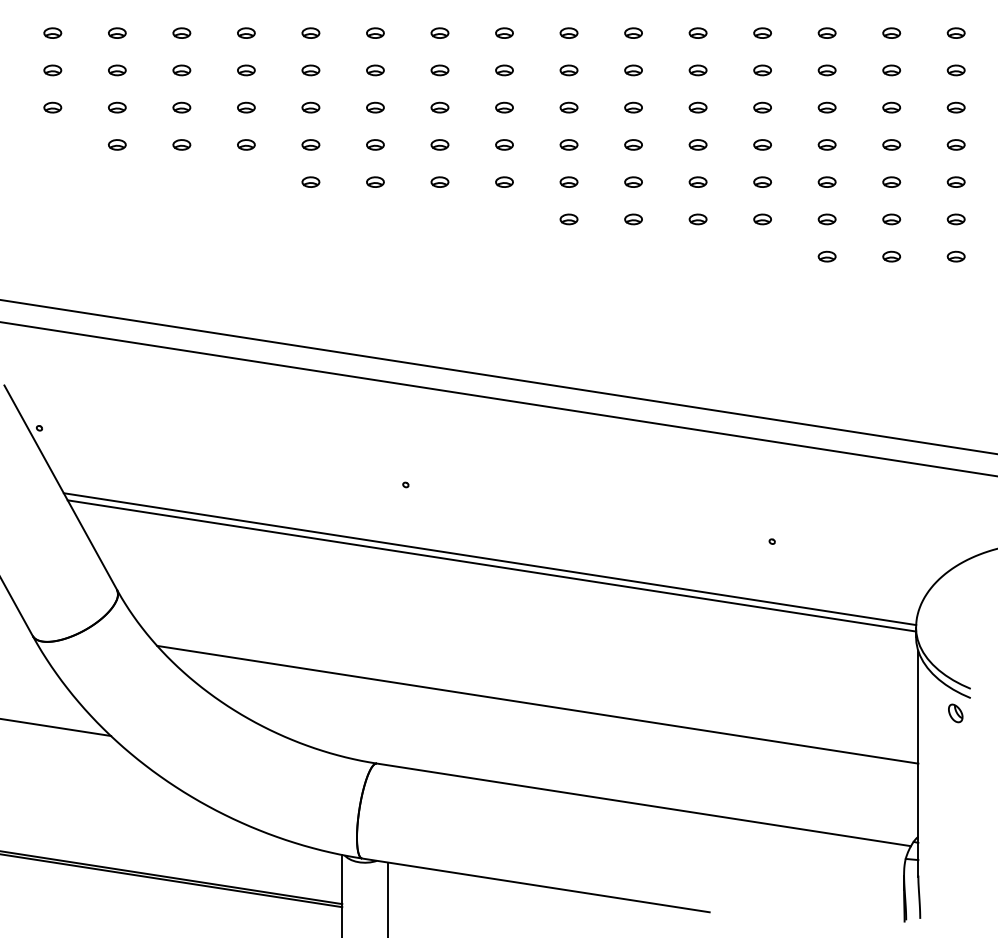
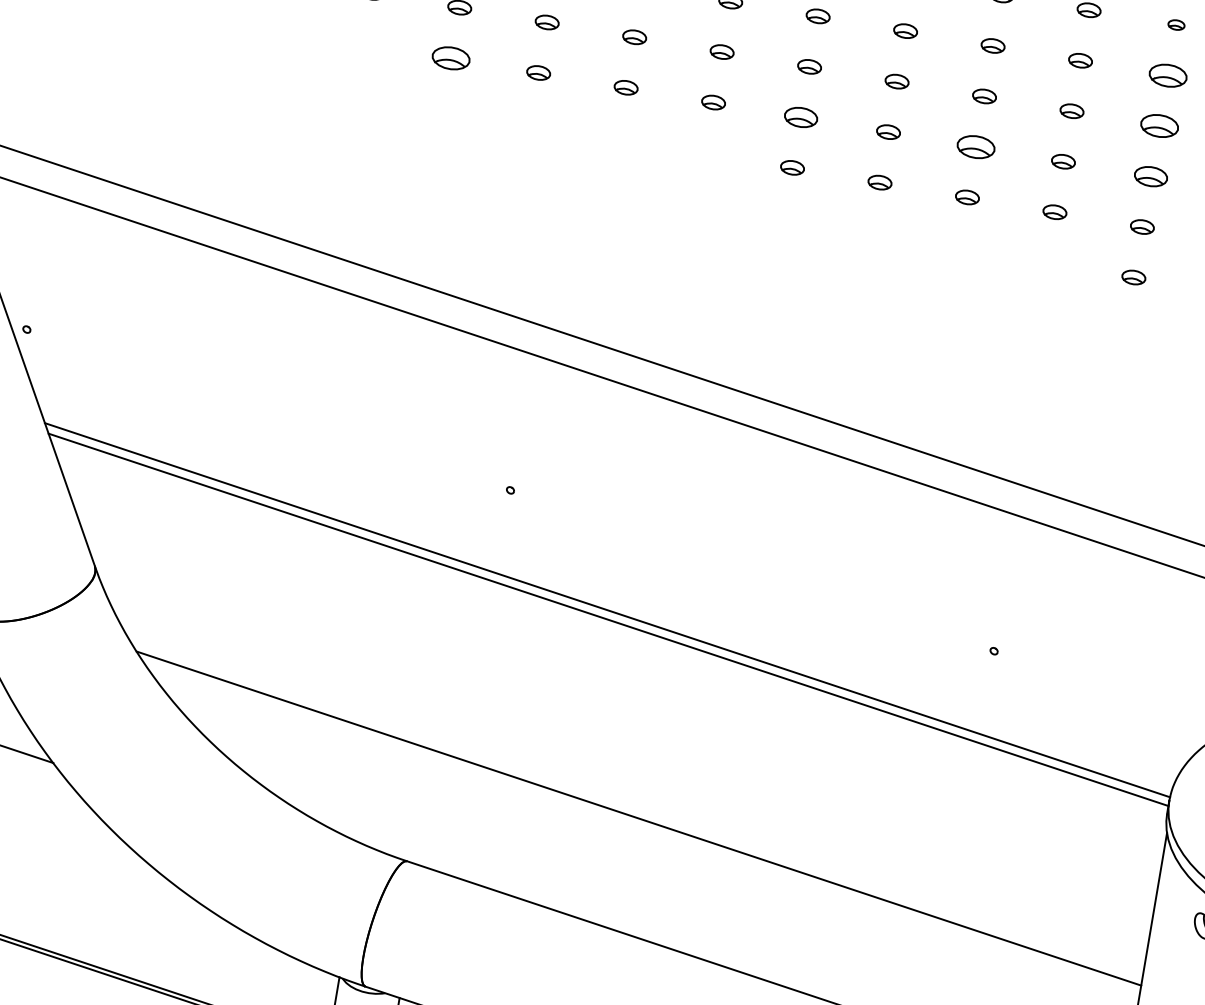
part: (826, 70) -> (1175, 25), size x0.7
part: (826, 107) -> (1167, 75), size x1.6
part: (826, 144) -> (1158, 125), size x1.6
part: (310, 181) -> (450, 57), size x1.6
part: (568, 181) -> (800, 116), size x1.4
part: (697, 181) -> (975, 145), size x1.6
part: (826, 181) -> (1150, 175), size x1.4

